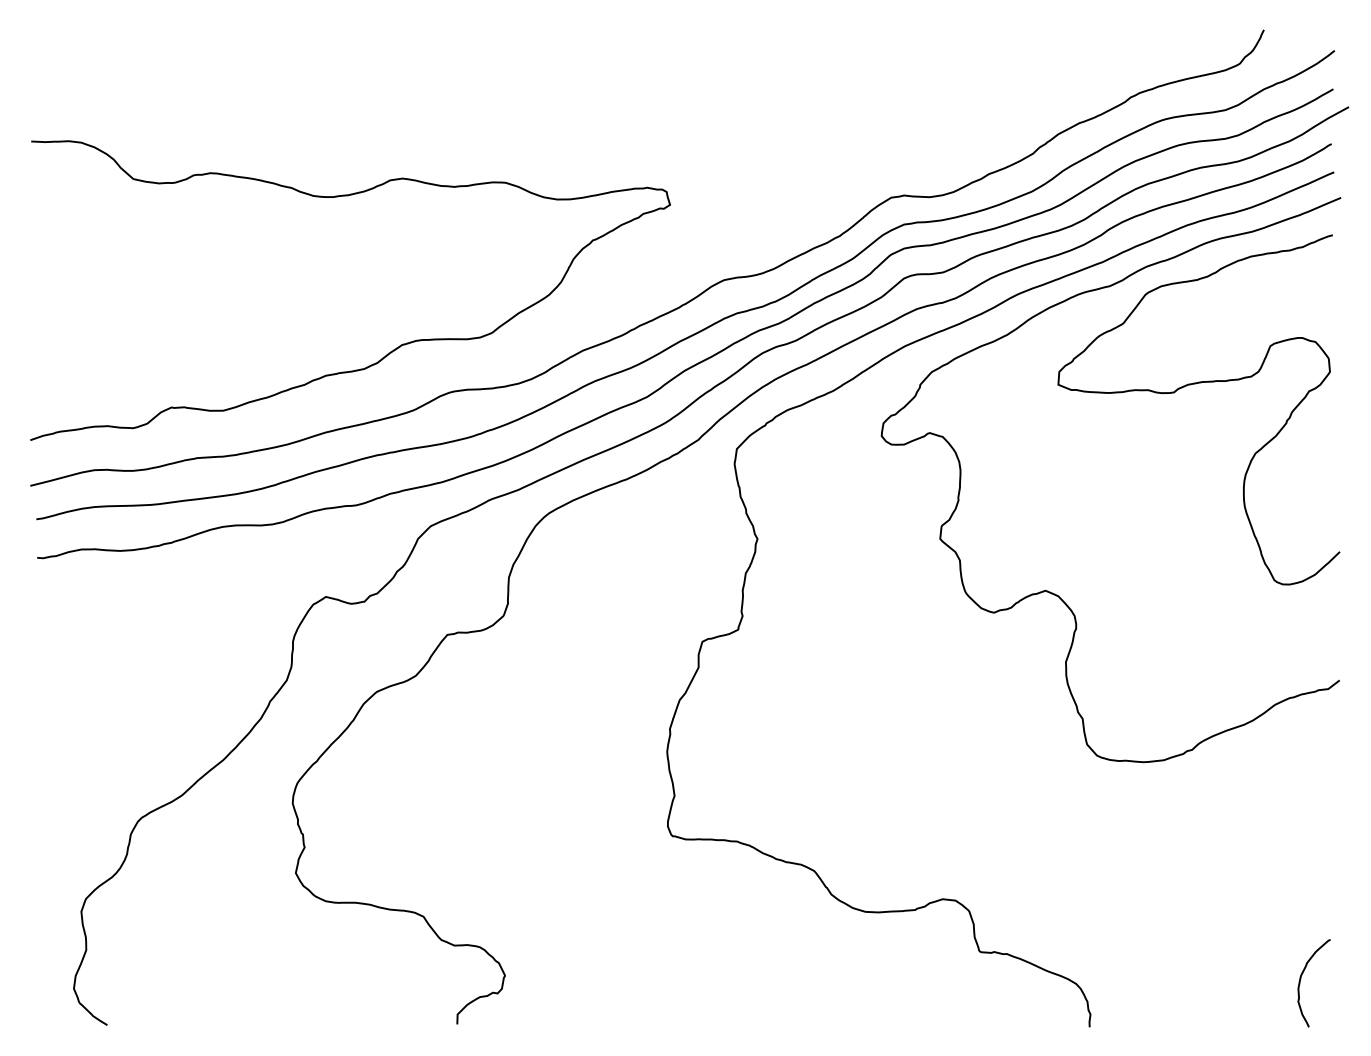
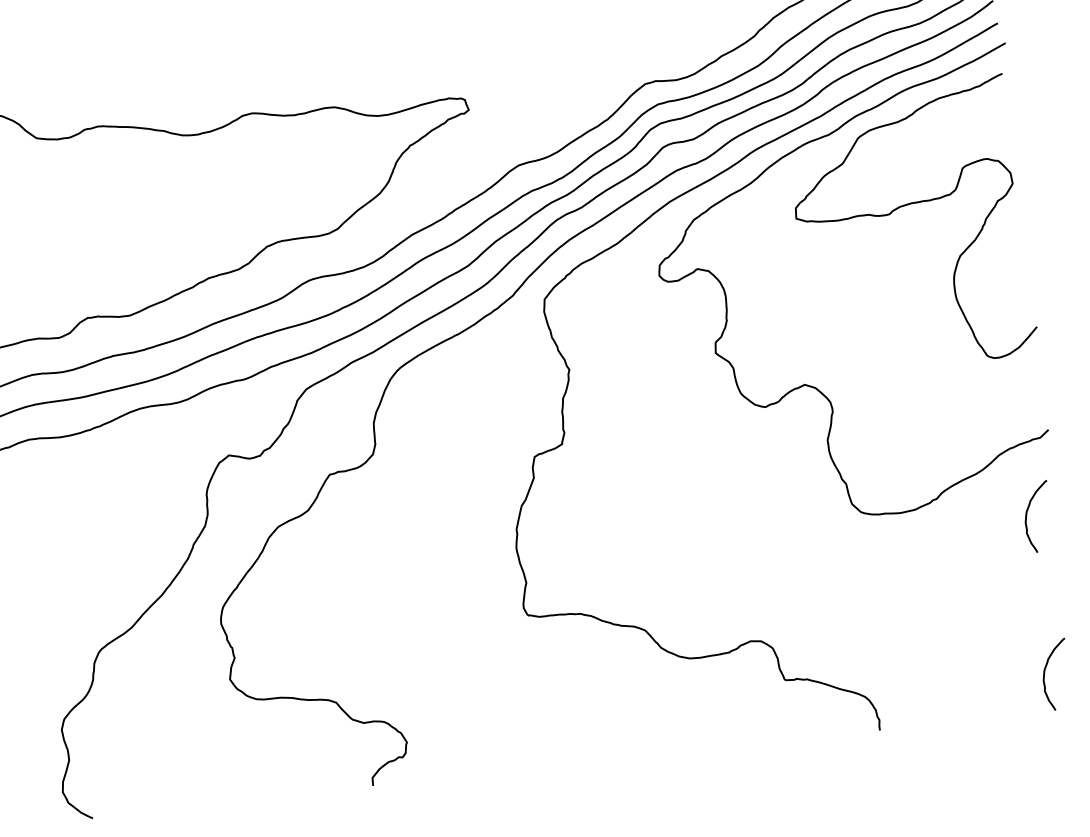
curve: (1301, 782) -> (1027, 515), added

